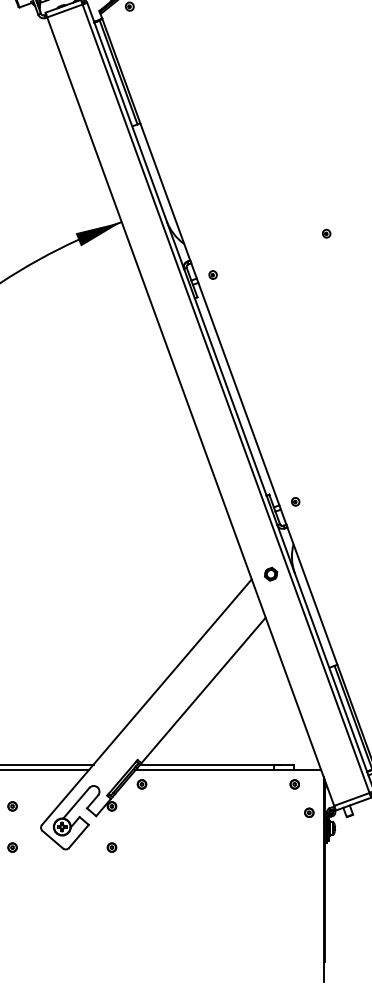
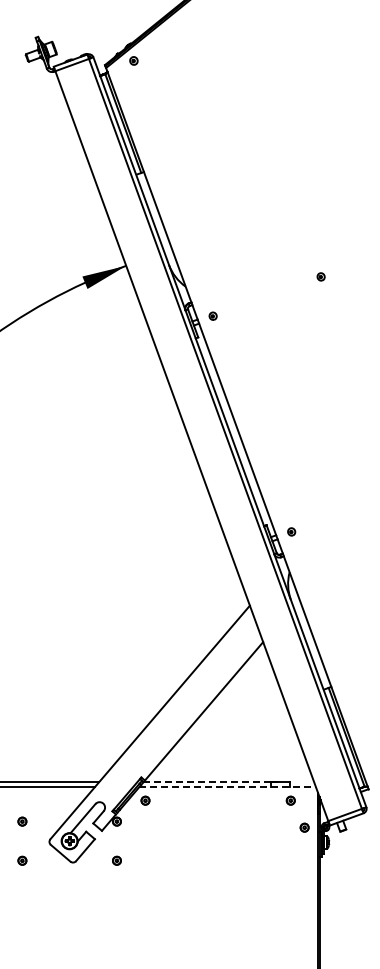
part: (271, 573) -> (268, 600), removed
line: (206, 764) -> (206, 781), solid -> dashed
line: (229, 770) -> (228, 787), solid -> dashed

